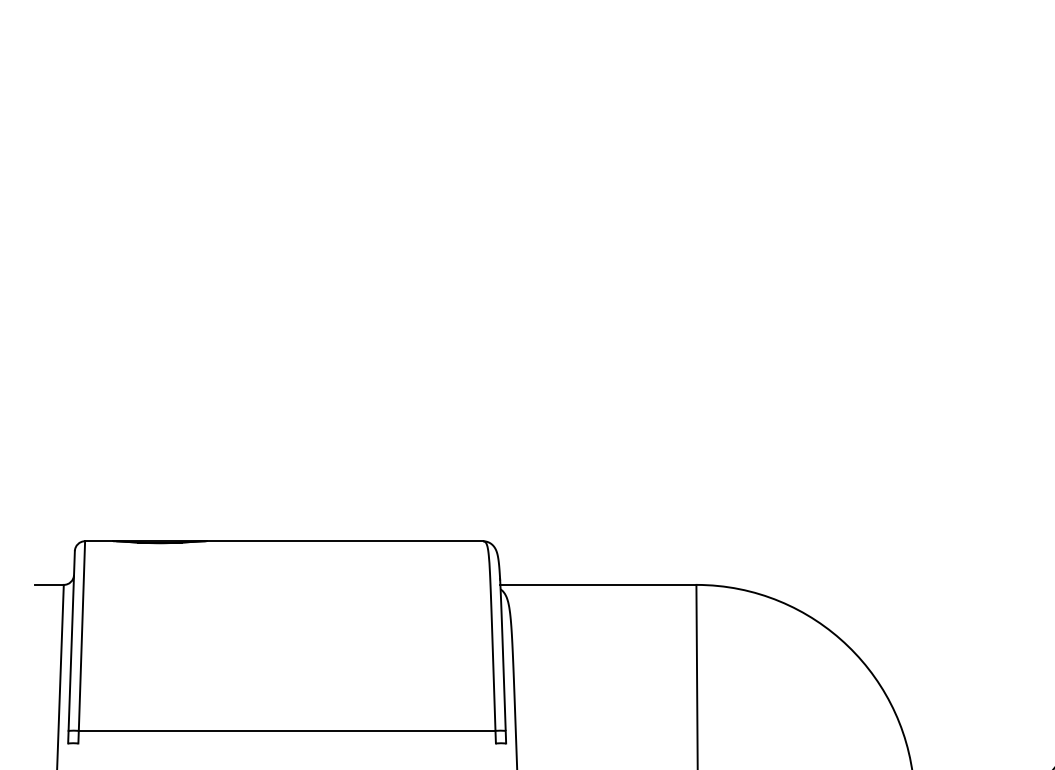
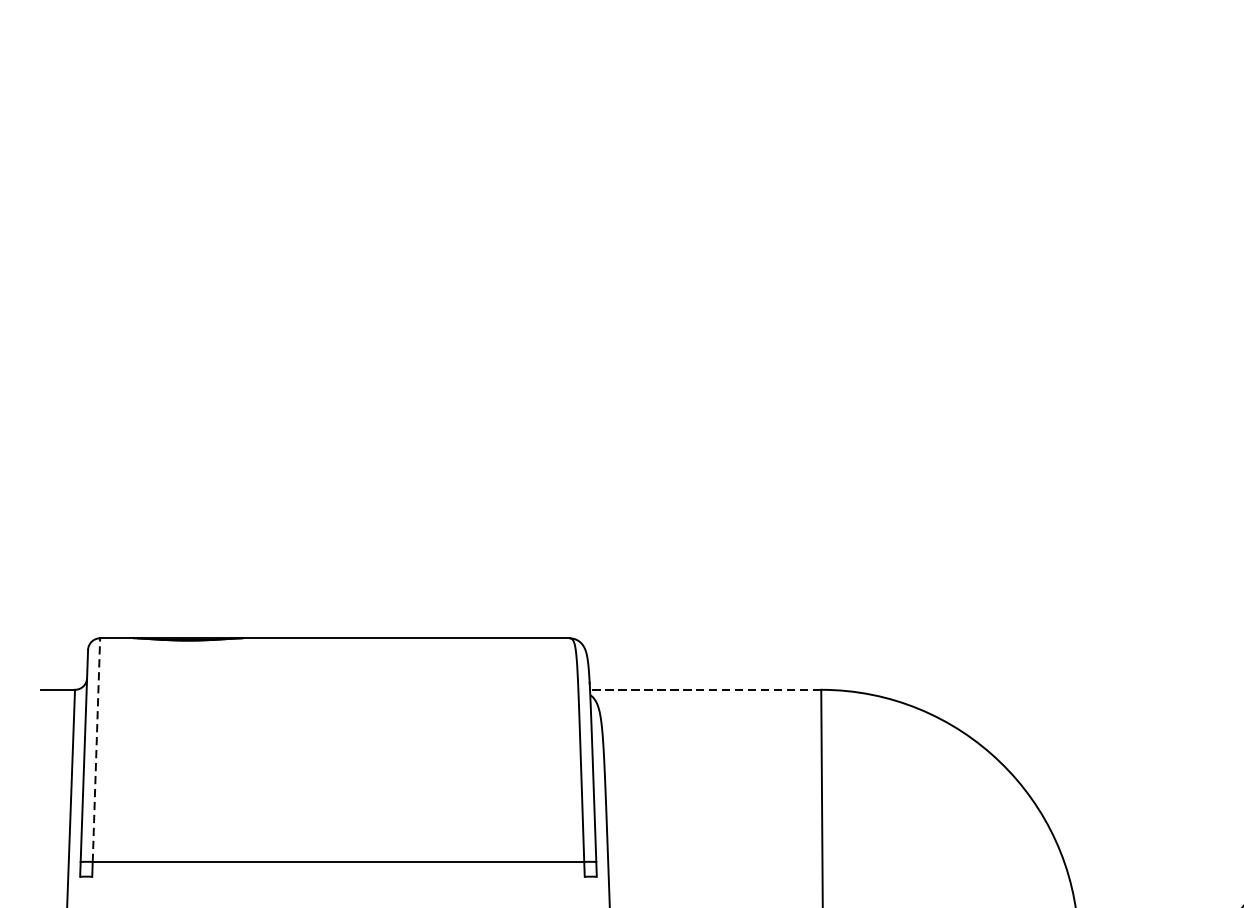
line: (597, 584) -> (704, 689), solid -> dashed
line: (81, 636) -> (95, 750), solid -> dashed

